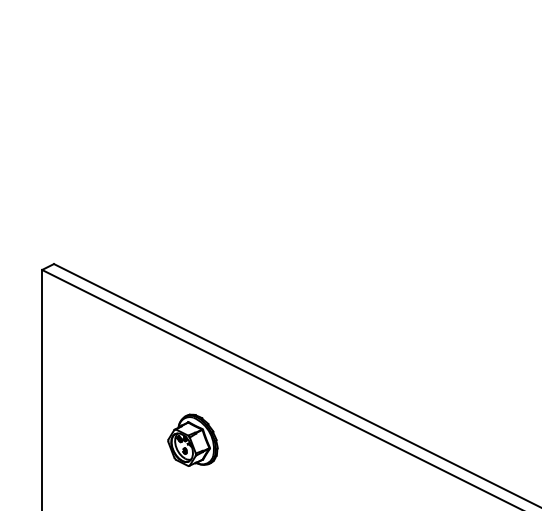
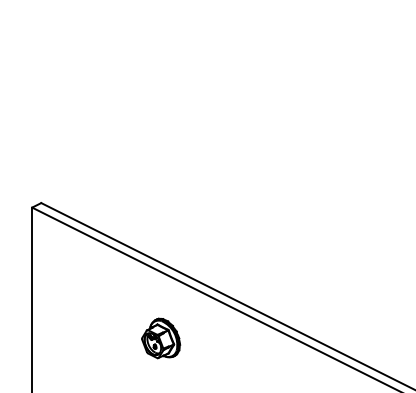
part: (192, 439) -> (160, 337), moved

